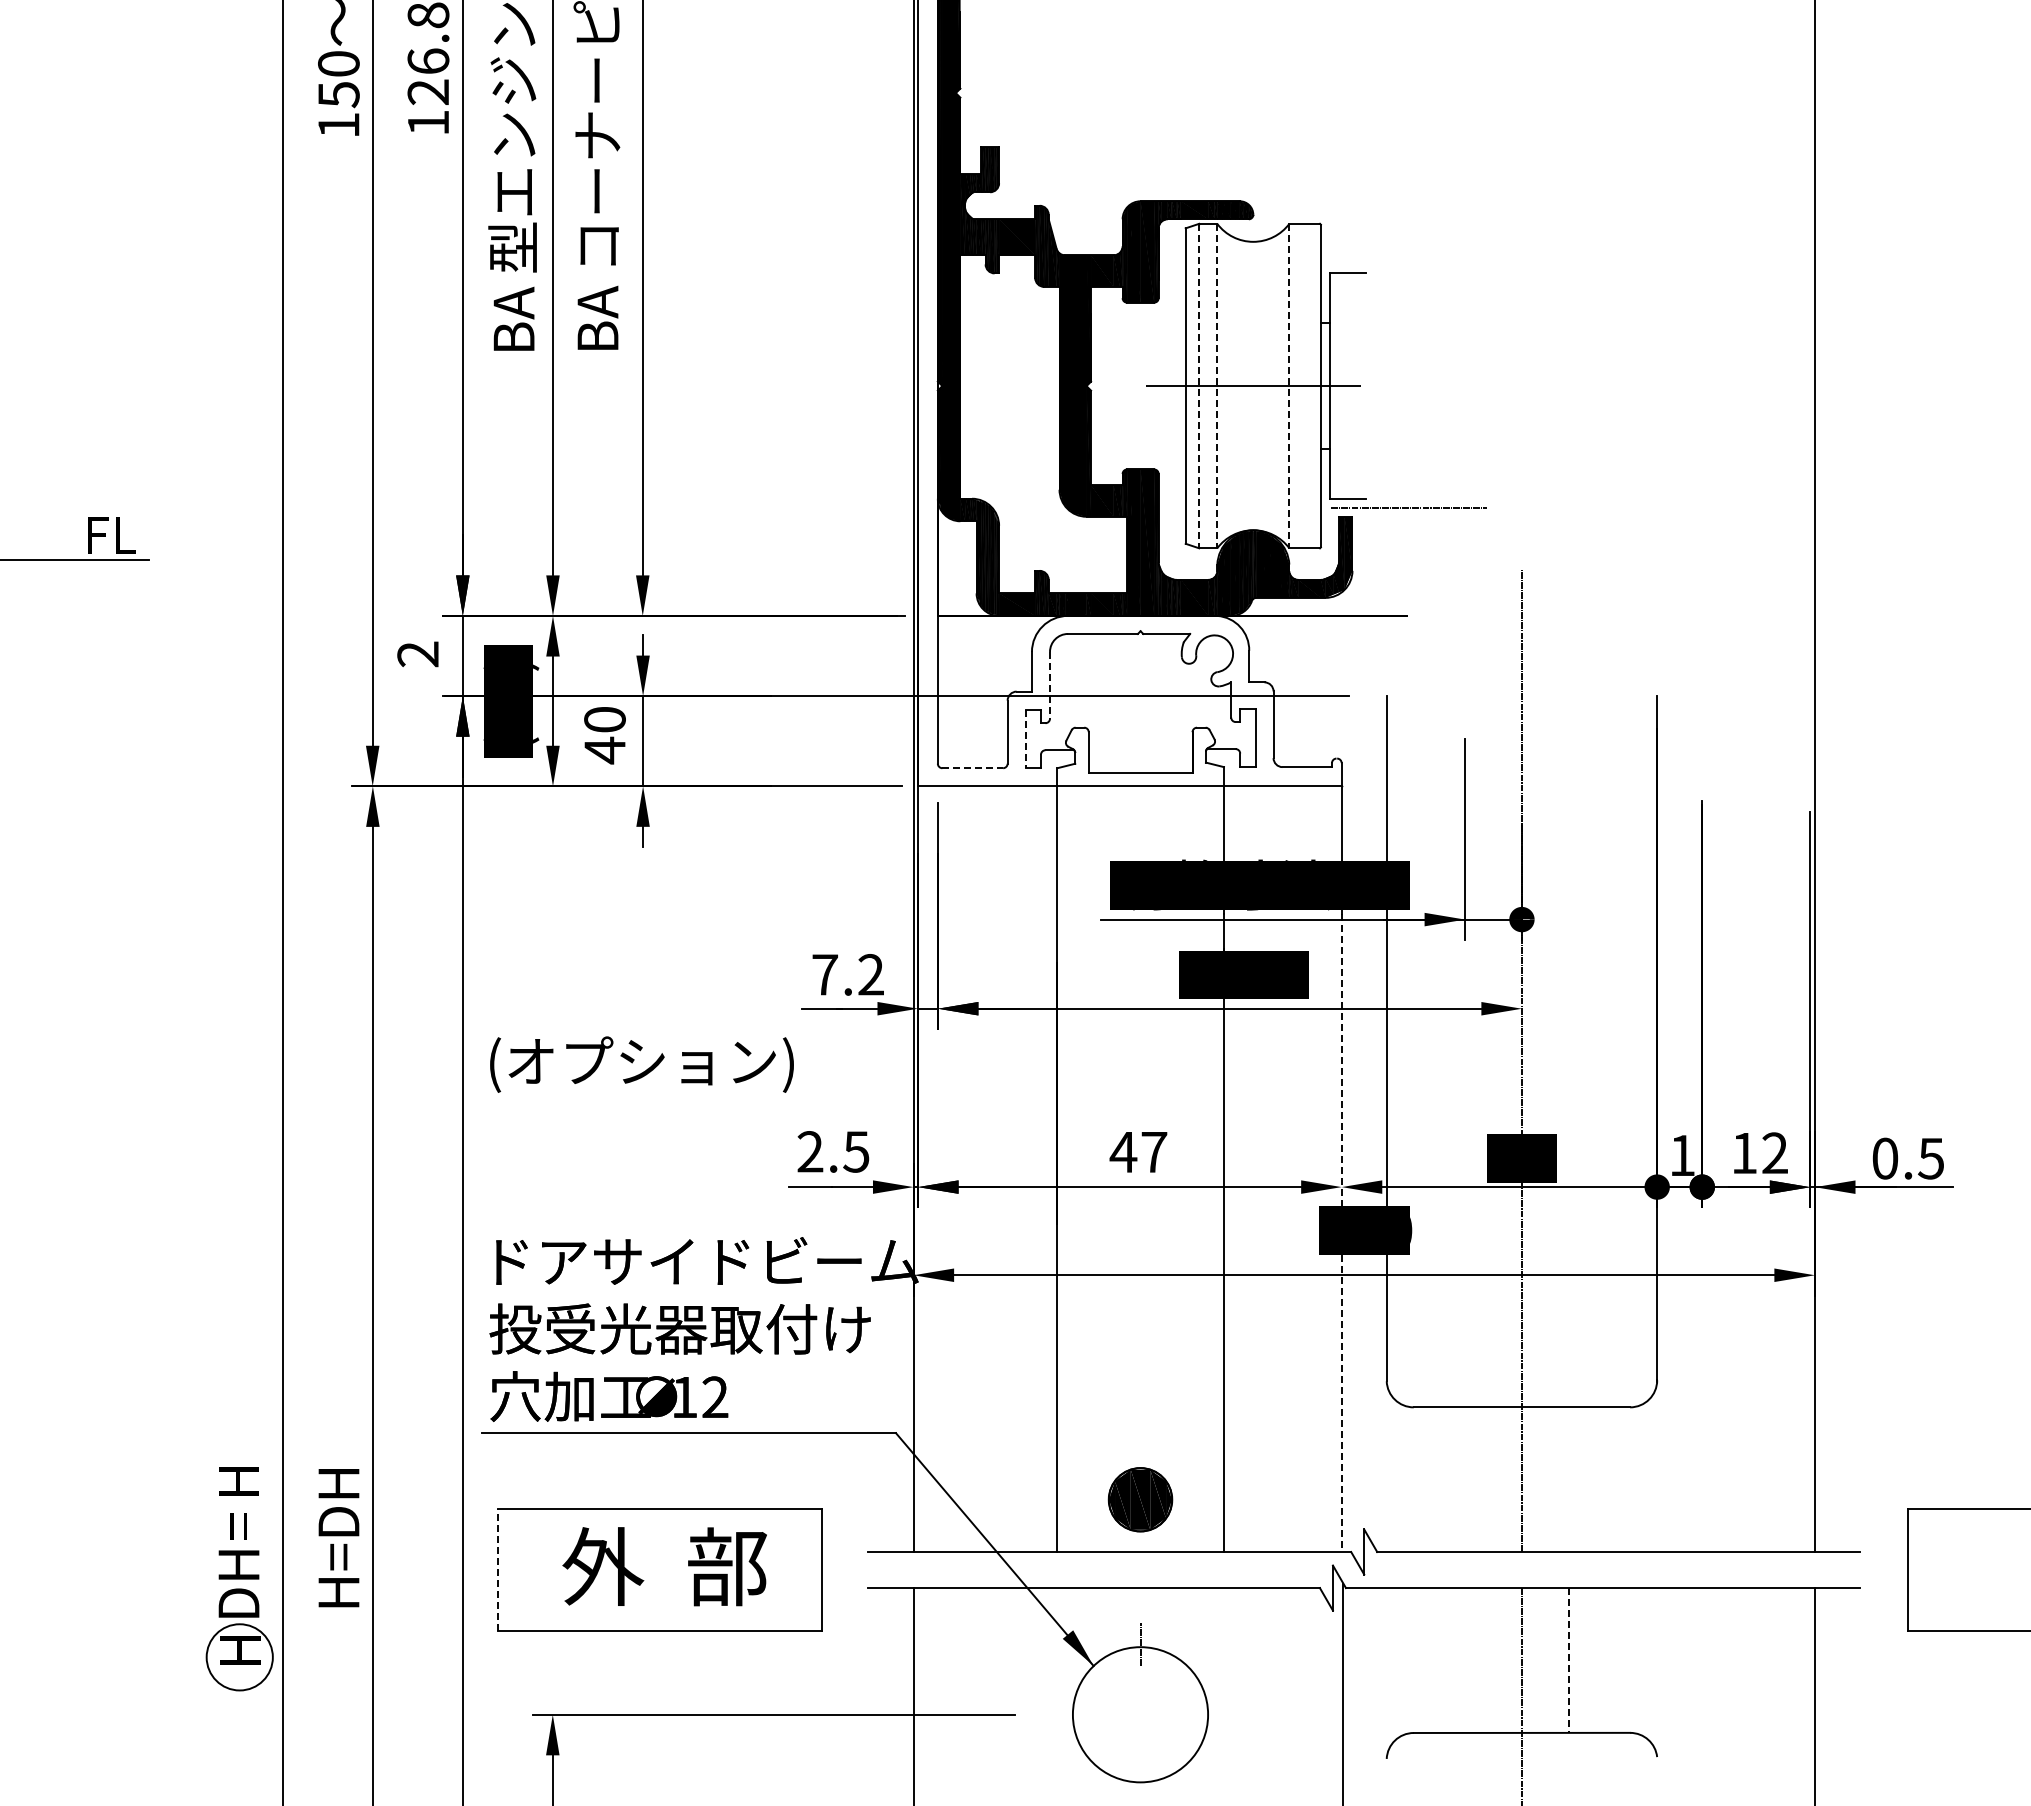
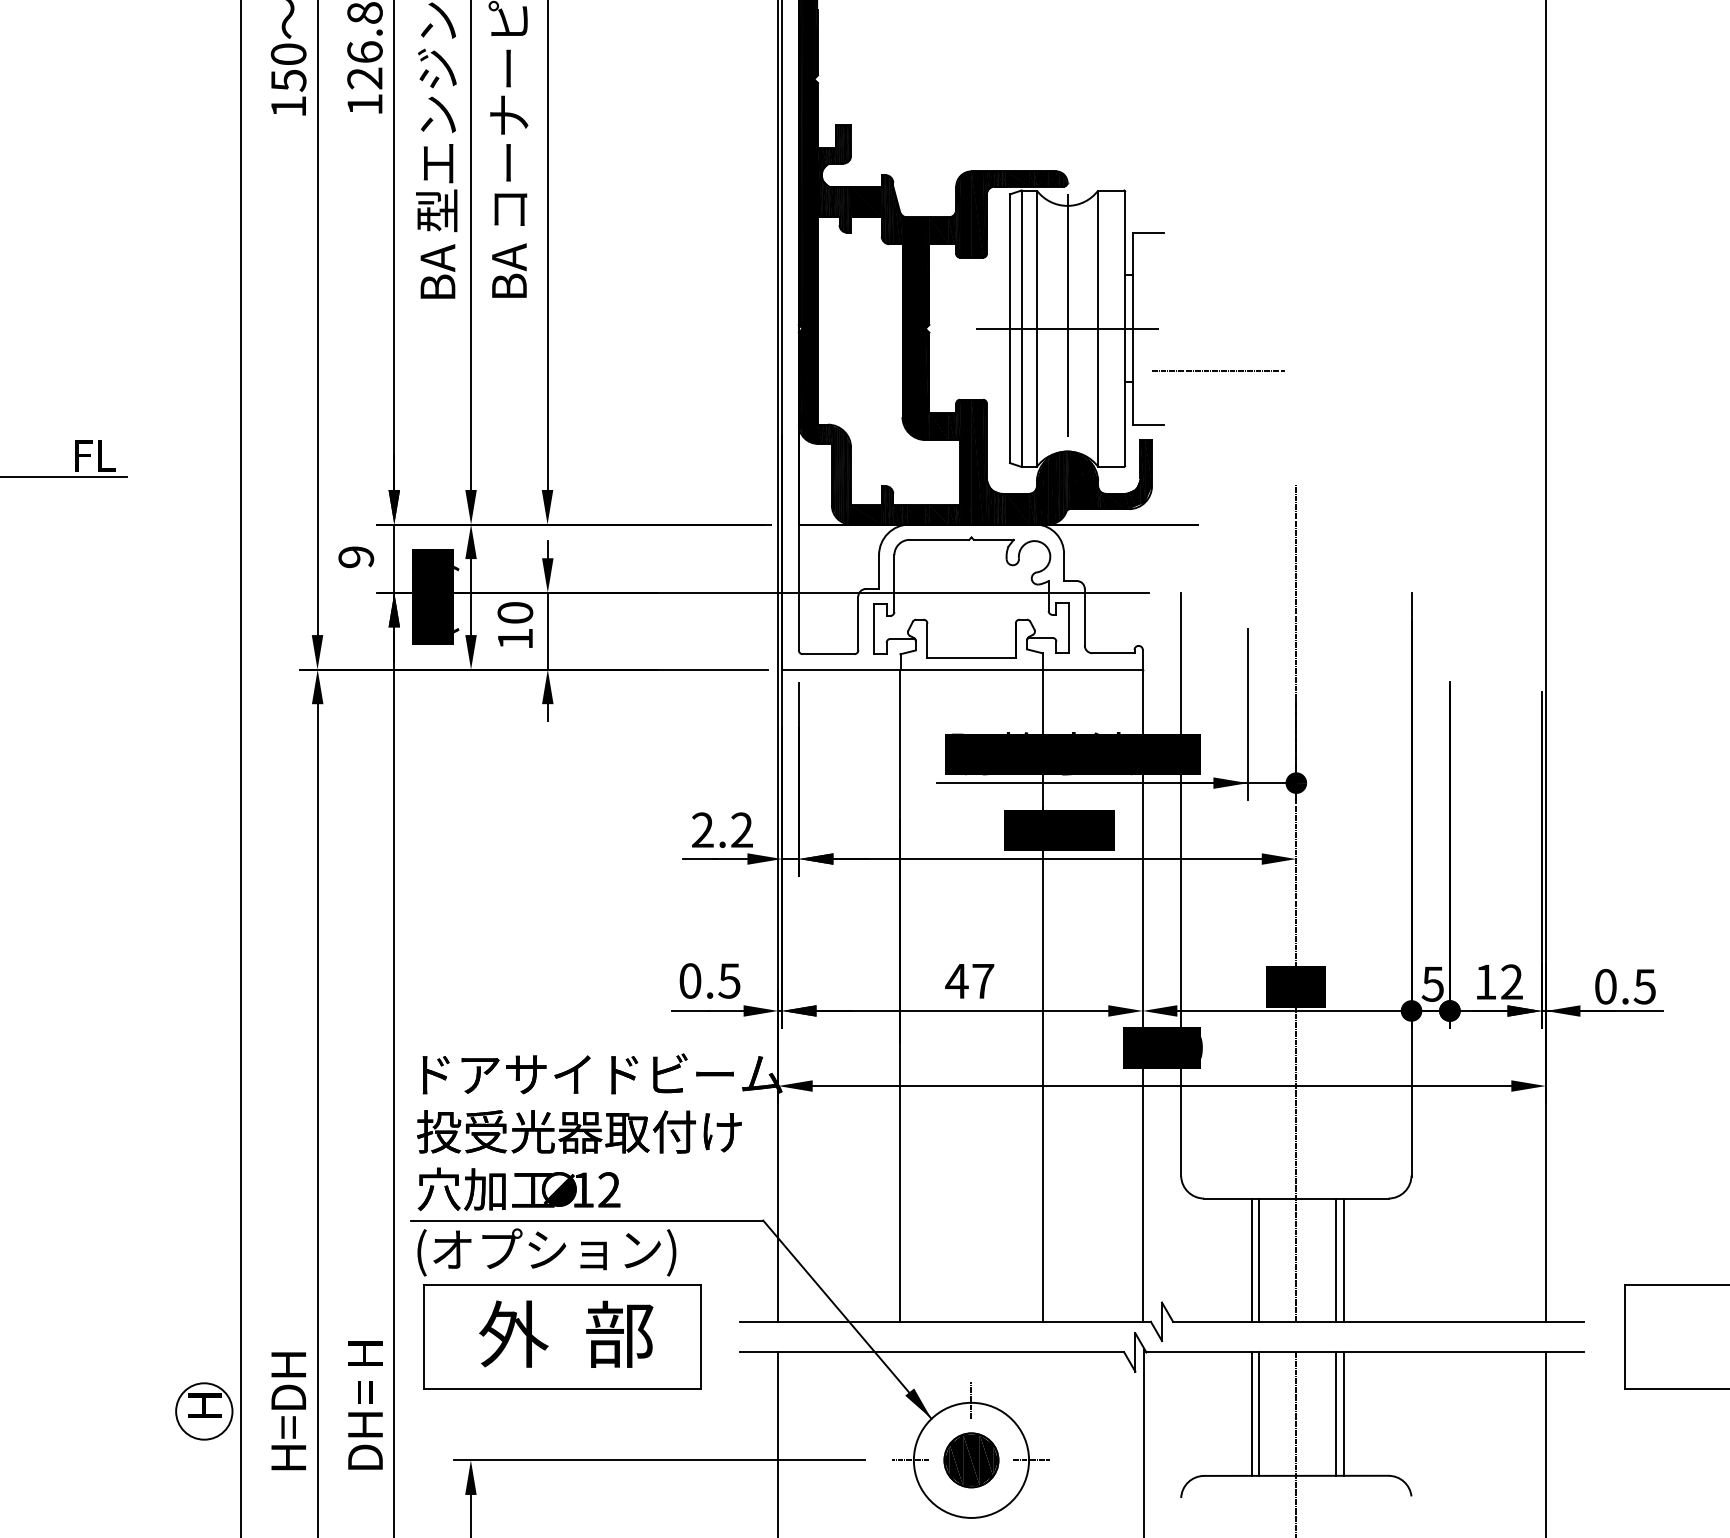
line: (1253, 385) -> (1067, 328), added
line: (1199, 386) -> (1021, 329), dashed -> solid
line: (1217, 386) -> (1037, 329), dashed -> solid
line: (1289, 386) -> (1098, 329), dashed -> solid
line: (1408, 507) -> (1217, 370), moved
text: (418, 654) -> (356, 557), 2 -> 9
line: (1050, 685) -> (894, 583), dashed -> solid
line: (1025, 739) -> (873, 629), dashed -> solid
text: (604, 750) -> (514, 639), 40 -> 10
line: (973, 768) -> (829, 654), dashed -> solid
text: (824, 974) -> (702, 829), 7.2 -> 2.2
text: (641, 1064) -> (546, 1252), moved
text: (810, 1151) -> (690, 980), 2.5 -> 0.5
text: (1681, 1155) -> (1432, 984), 1 -> 5
line: (1341, 1233) -> (1142, 1050), dashed -> solid
line: (1469, 1479) -> (1251, 1260), added
line: (1478, 1479) -> (1259, 1260), added
line: (1568, 1479) -> (1335, 1260), added
line: (1577, 1479) -> (1343, 1260), added
part: (1140, 1499) -> (971, 1460), moved
text: (338, 1538) -> (288, 1411), moved
text: (238, 1542) -> (365, 1405), moved
line: (497, 1570) -> (423, 1337), dashed -> solid
line: (1469, 1660) -> (1251, 1414), added
line: (1478, 1660) -> (1259, 1414), added
line: (1577, 1660) -> (1343, 1414), added
line: (1568, 1661) -> (1335, 1415), dashed -> solid
line: (1069, 1714) -> (910, 1460), added
line: (1210, 1714) -> (1031, 1460), added

